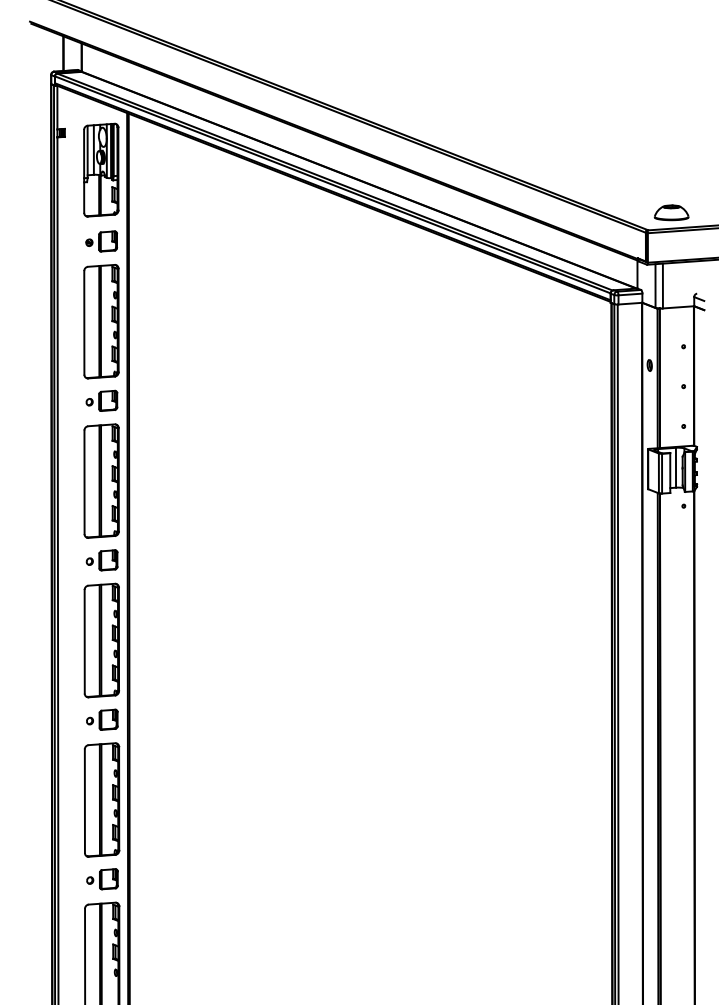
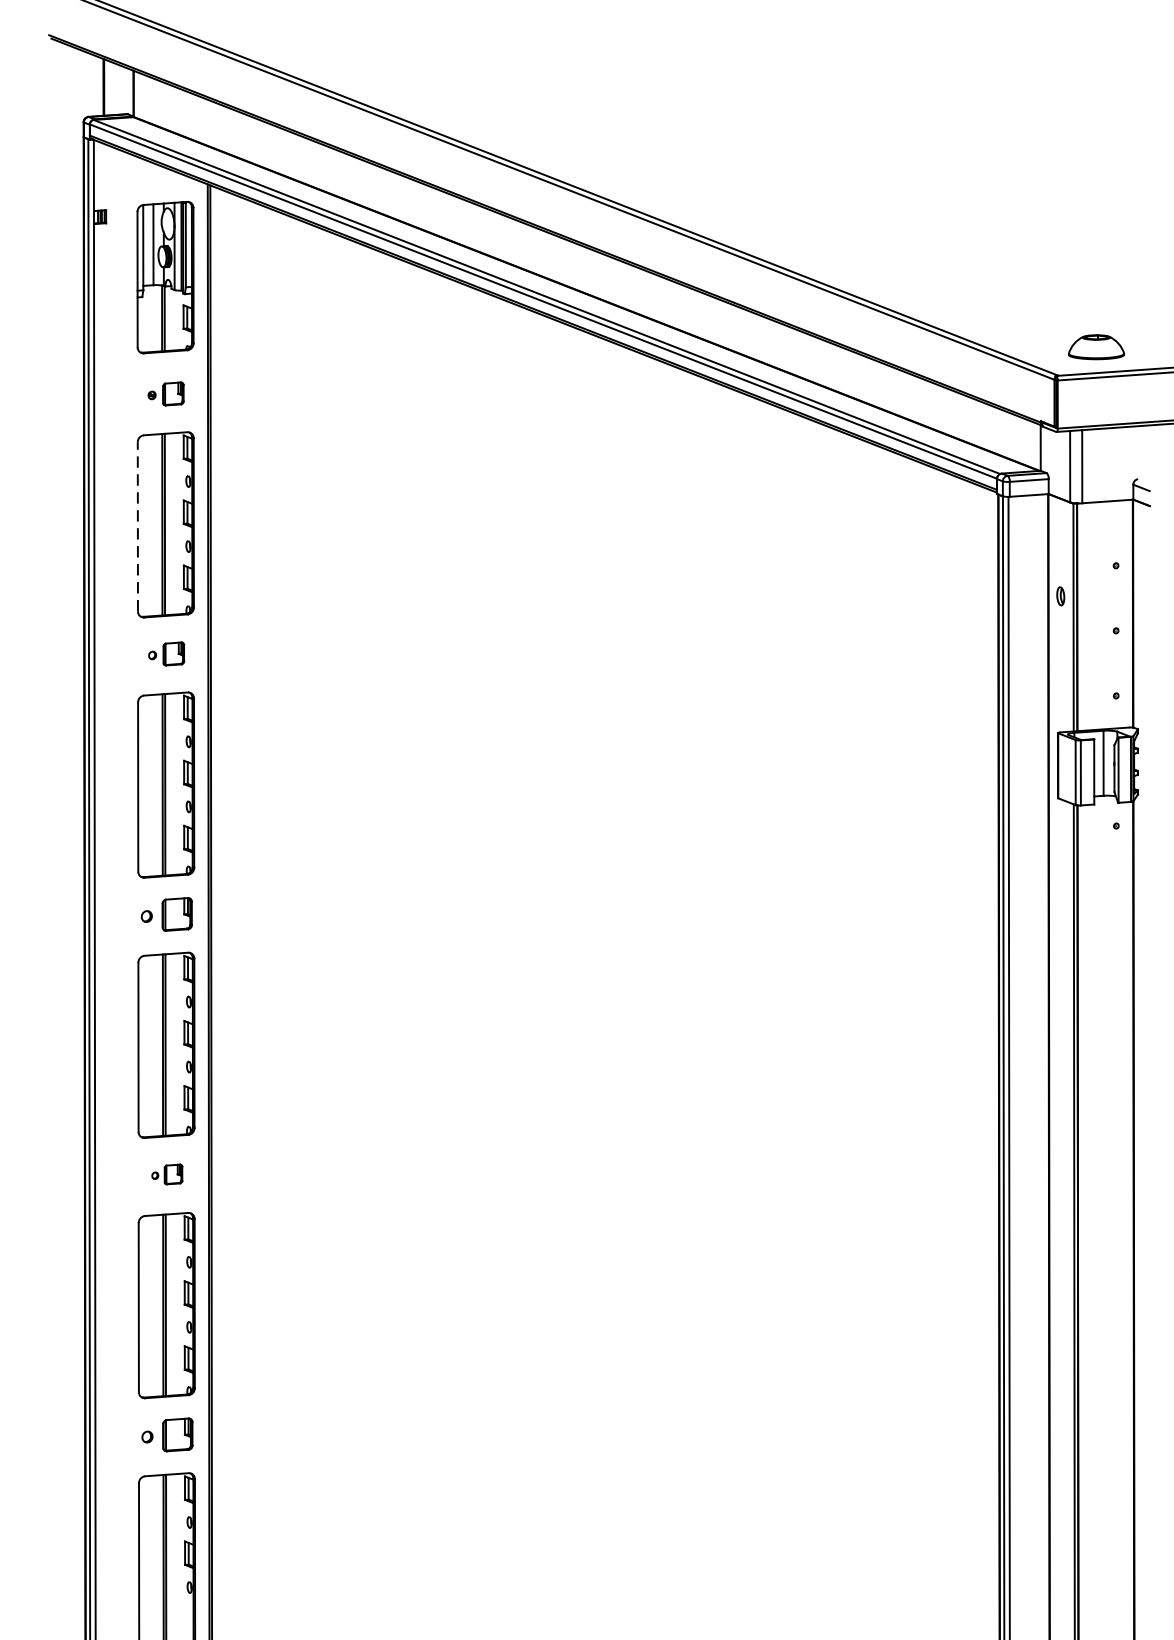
part: (101, 241) -> (165, 393), size x0.7
line: (84, 322) -> (138, 526), solid -> dashed
part: (101, 400) -> (165, 653), size x0.7
part: (102, 719) -> (167, 1174), size x0.6

